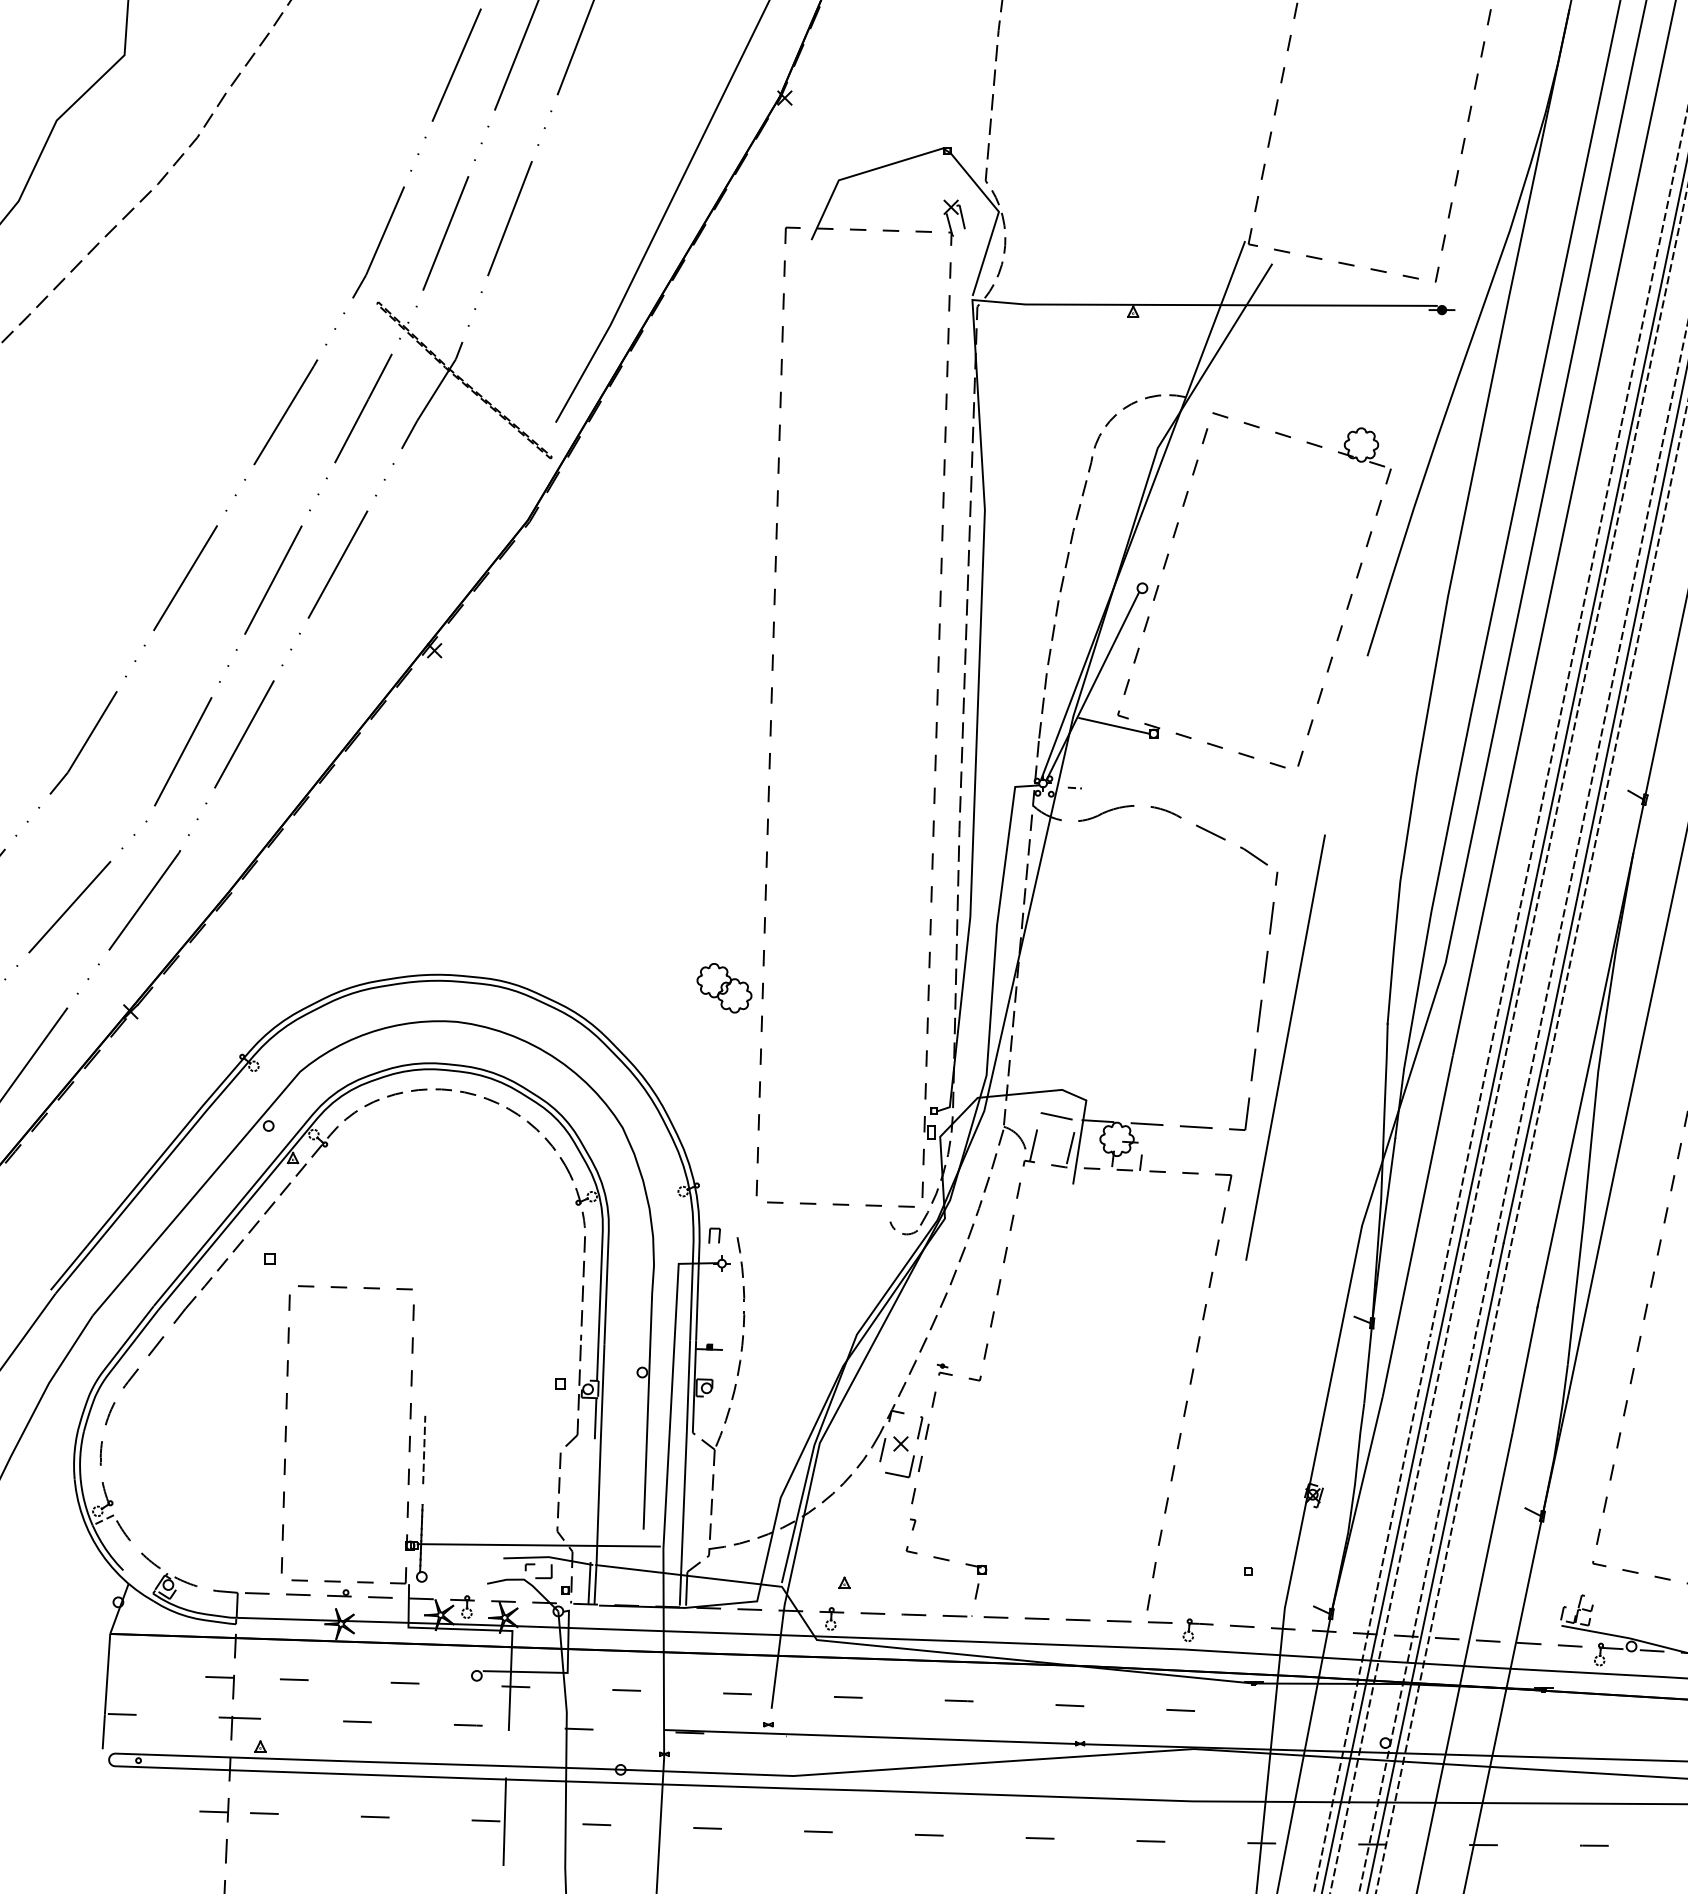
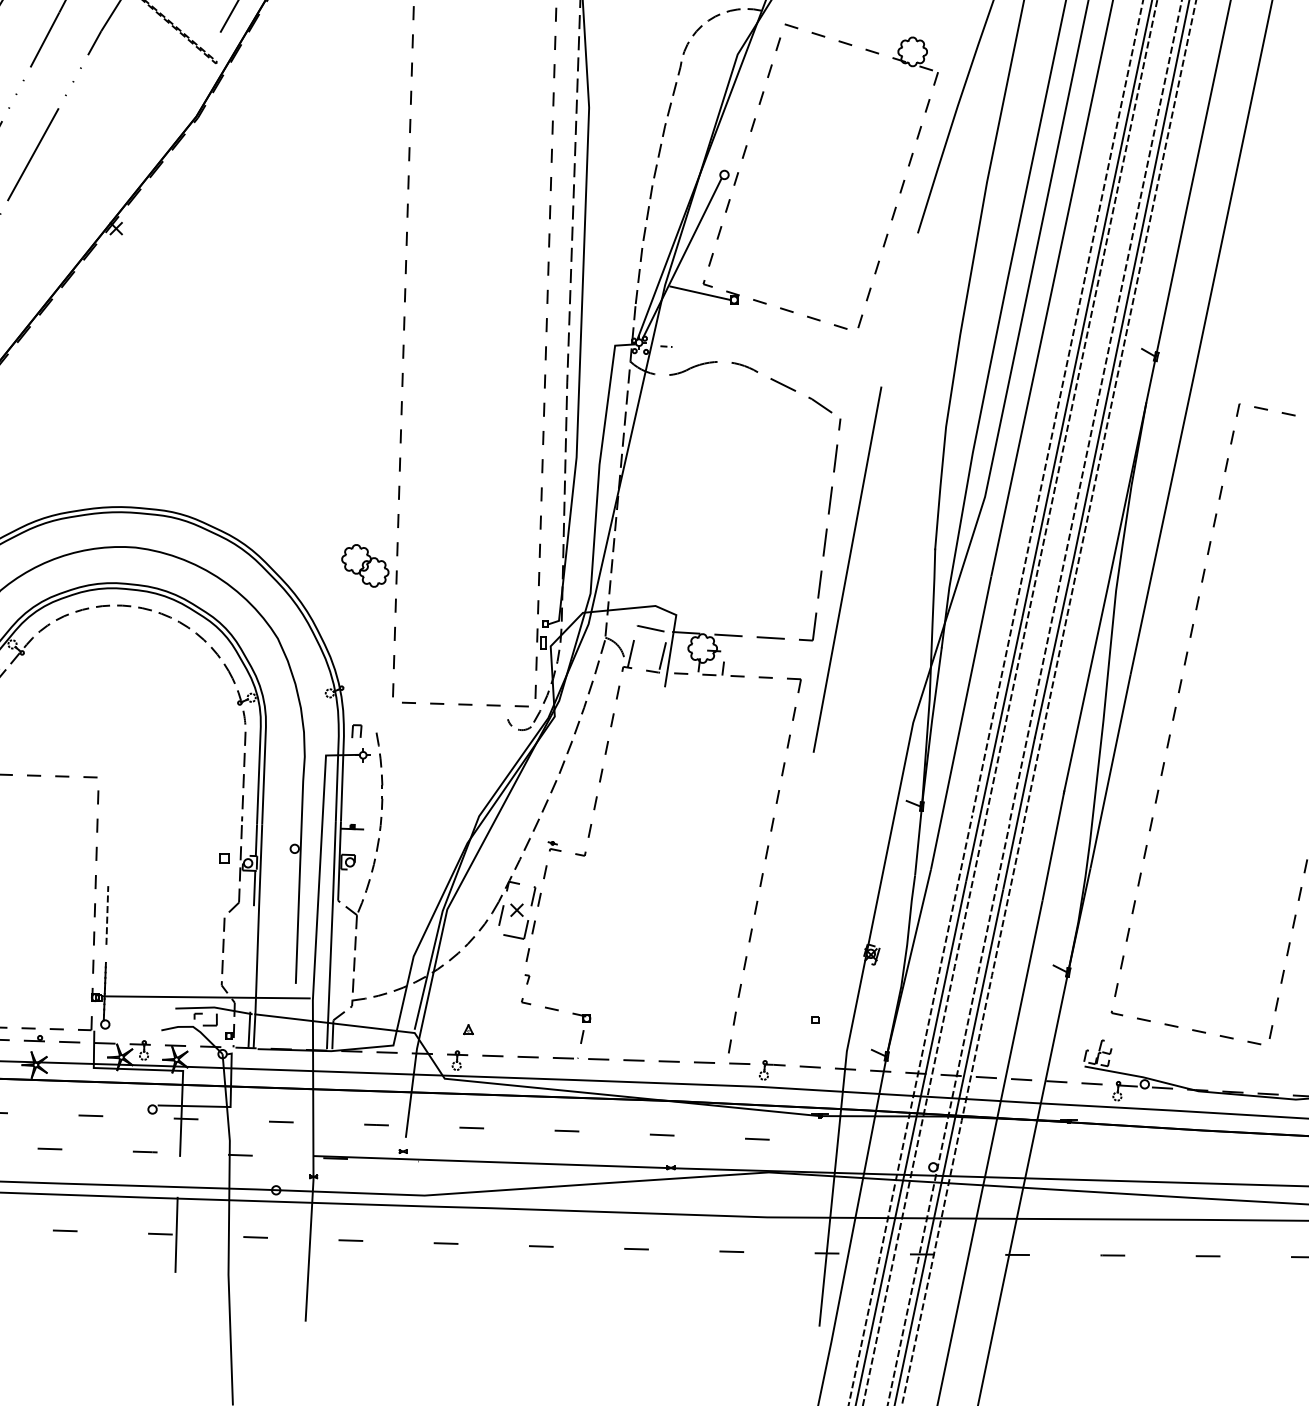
part: (724, 988) -> (365, 566), moved

